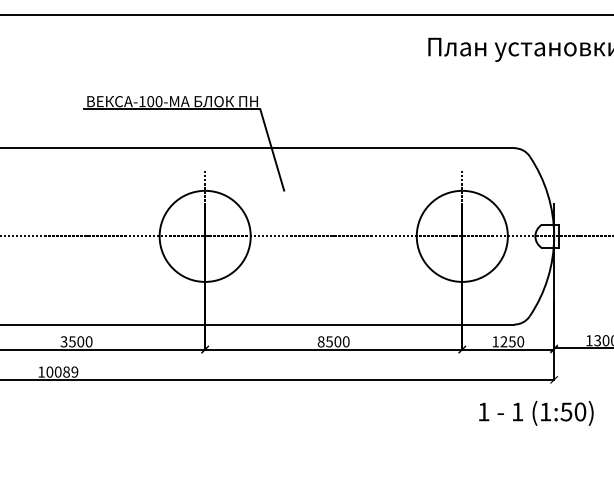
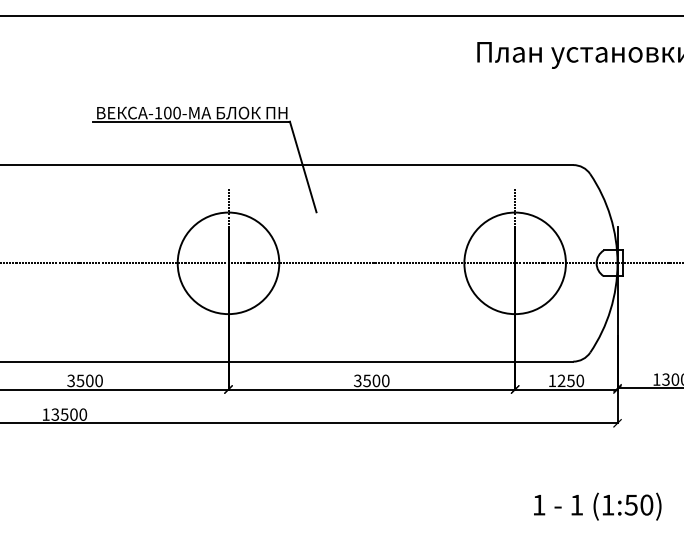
text: (320, 341) -> (357, 380), 8500 -> 3500
text: (62, 371) -> (69, 414), 10089 -> 13500
text: (536, 413) -> (597, 506), moved

